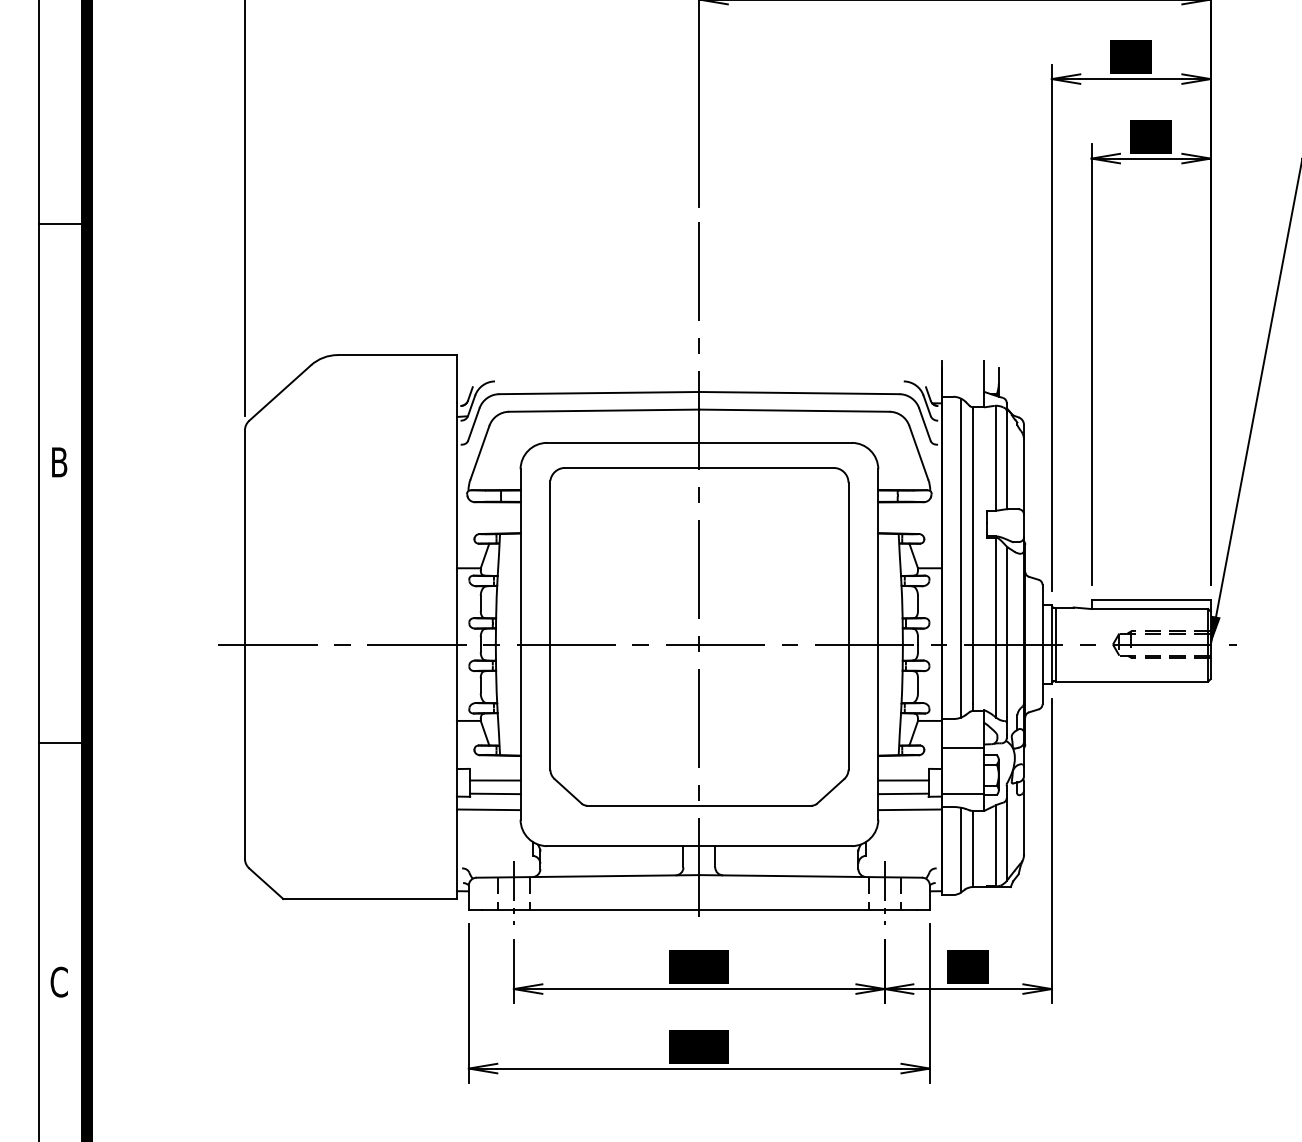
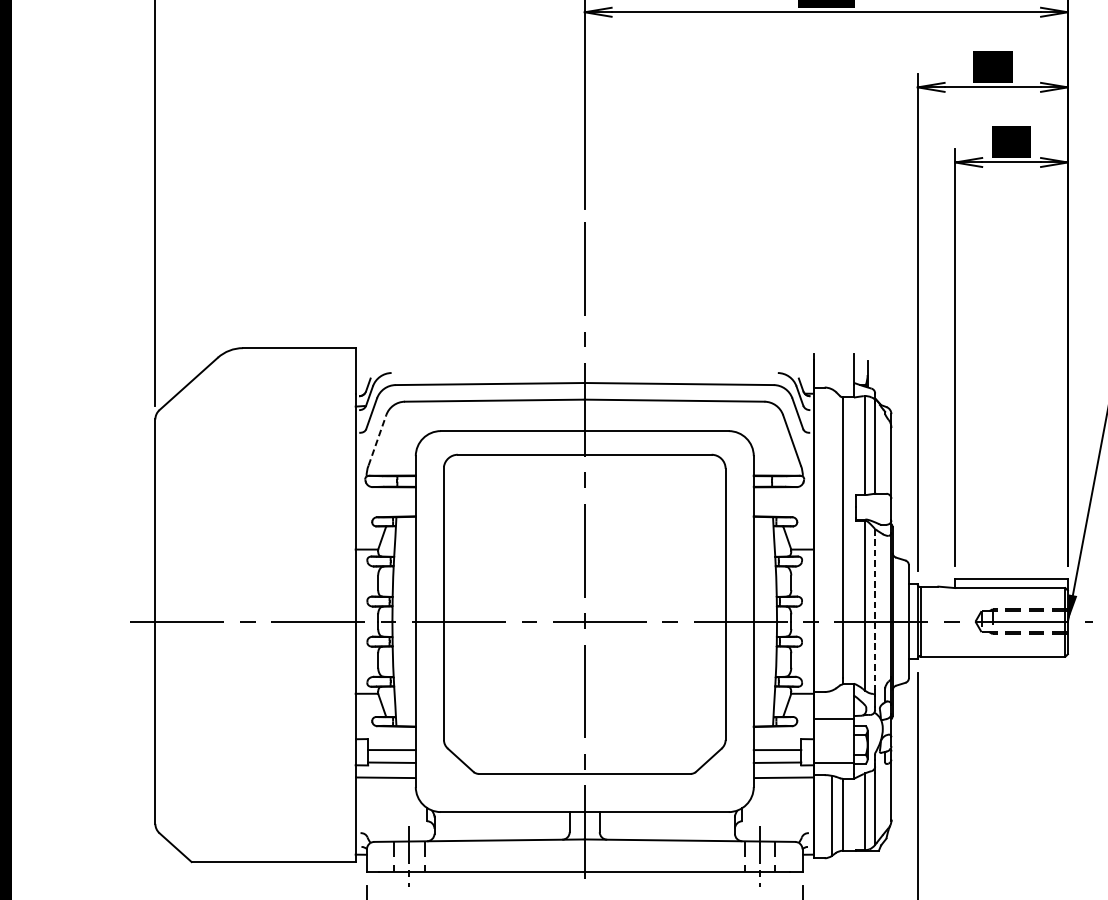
line: (480, 452) -> (377, 440), solid -> dashed
line: (961, 557) -> (832, 539), removed
line: (1006, 632) -> (874, 610), solid -> dashed

